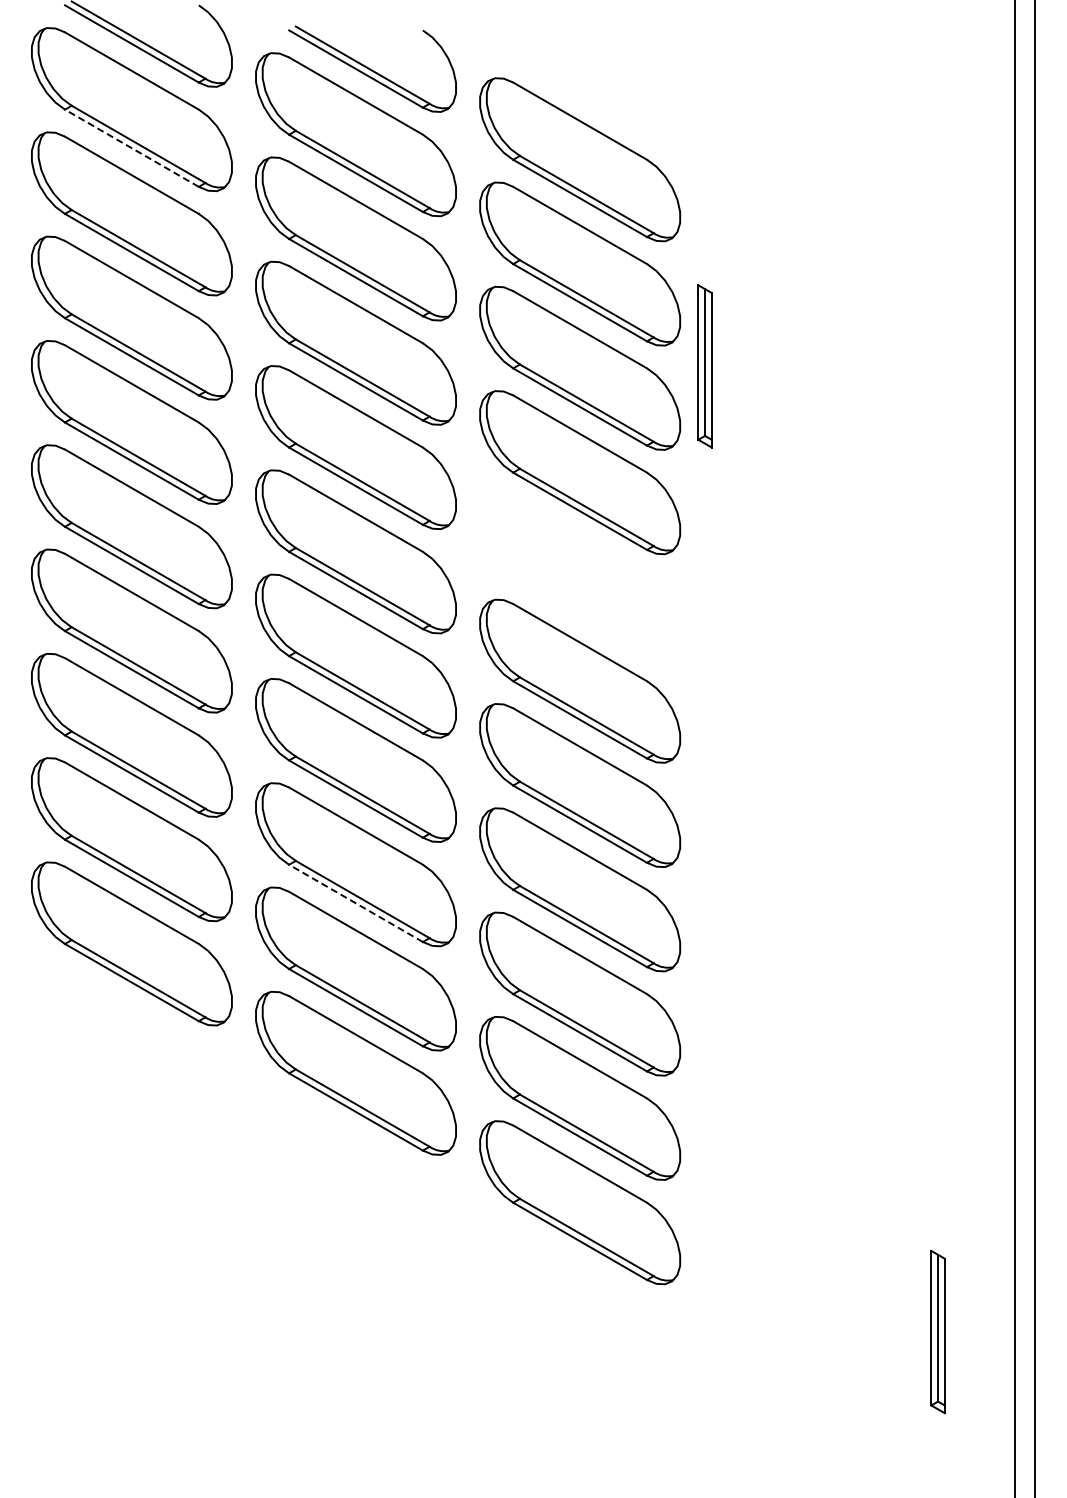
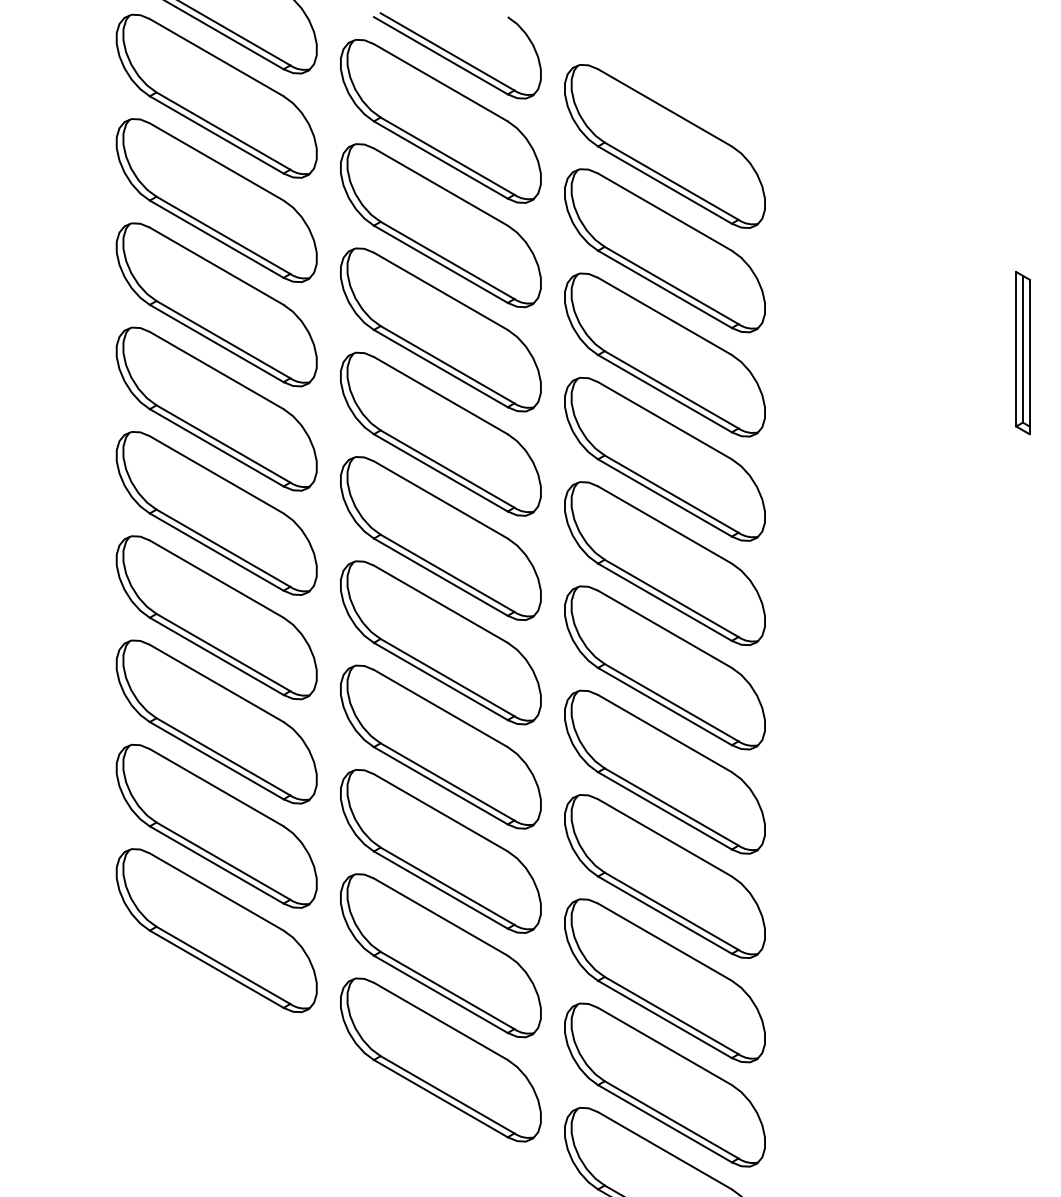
line: (131, 148) -> (216, 135), dashed -> solid
part: (704, 366) -> (1022, 353), moved
part: (580, 576) -> (665, 563), added
line: (355, 903) -> (440, 890), dashed -> solid

